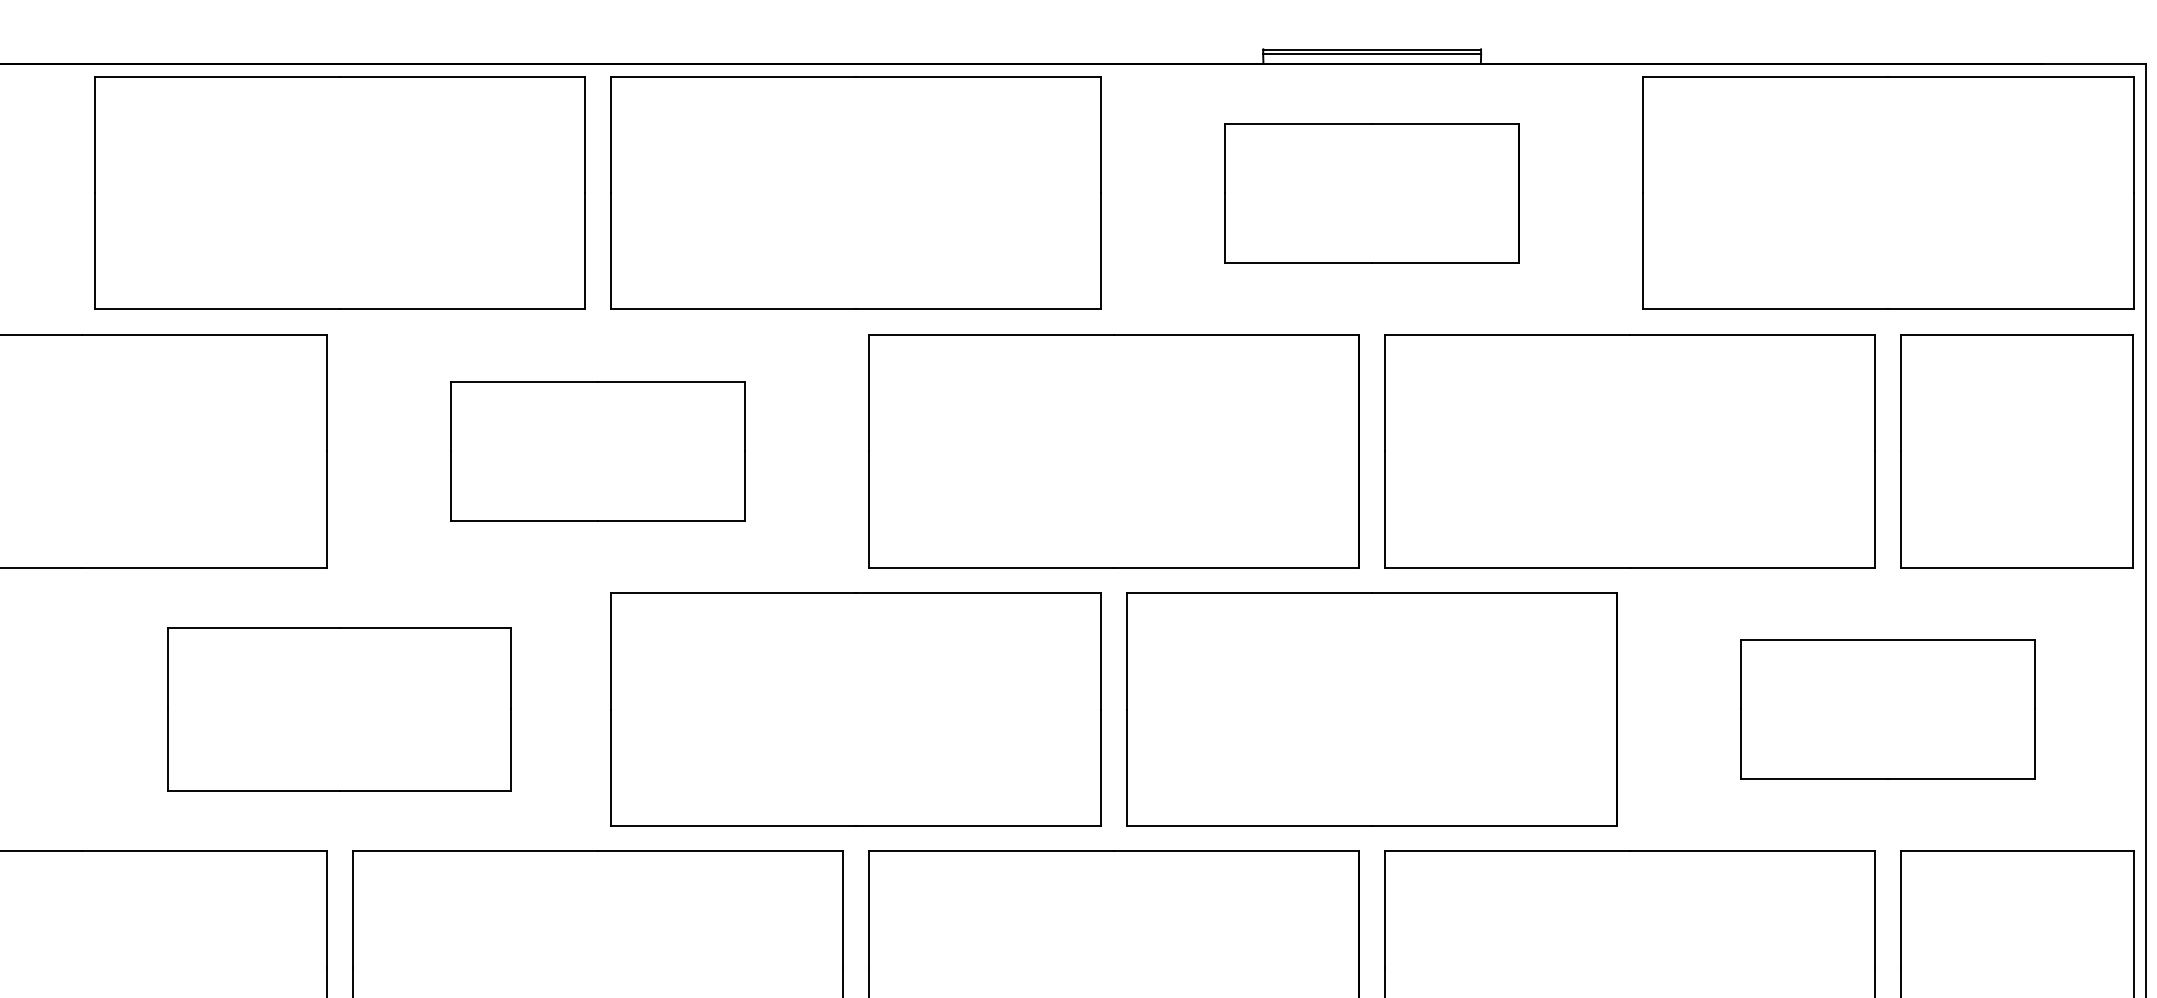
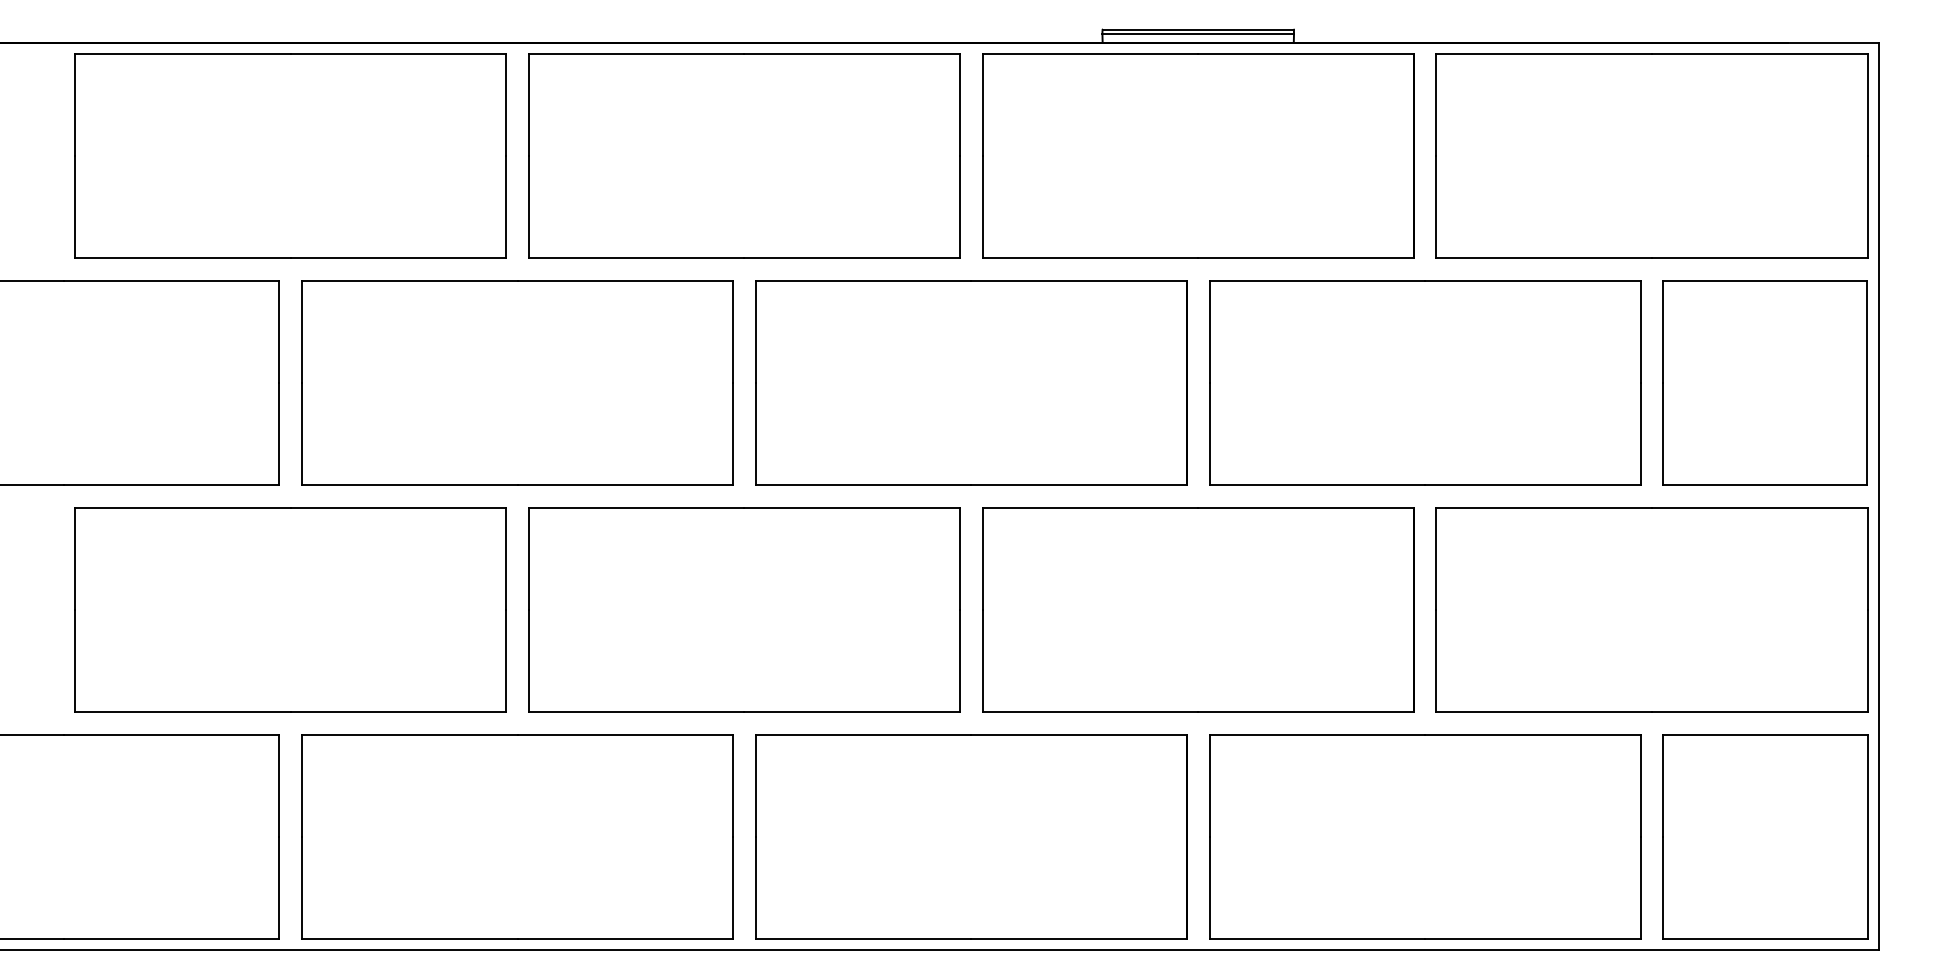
part: (1372, 192) -> (1198, 155), size x1.67
part: (597, 450) -> (517, 382), size x1.67
part: (339, 708) -> (290, 609), size x1.43
part: (1887, 708) -> (1651, 609), size x1.67

